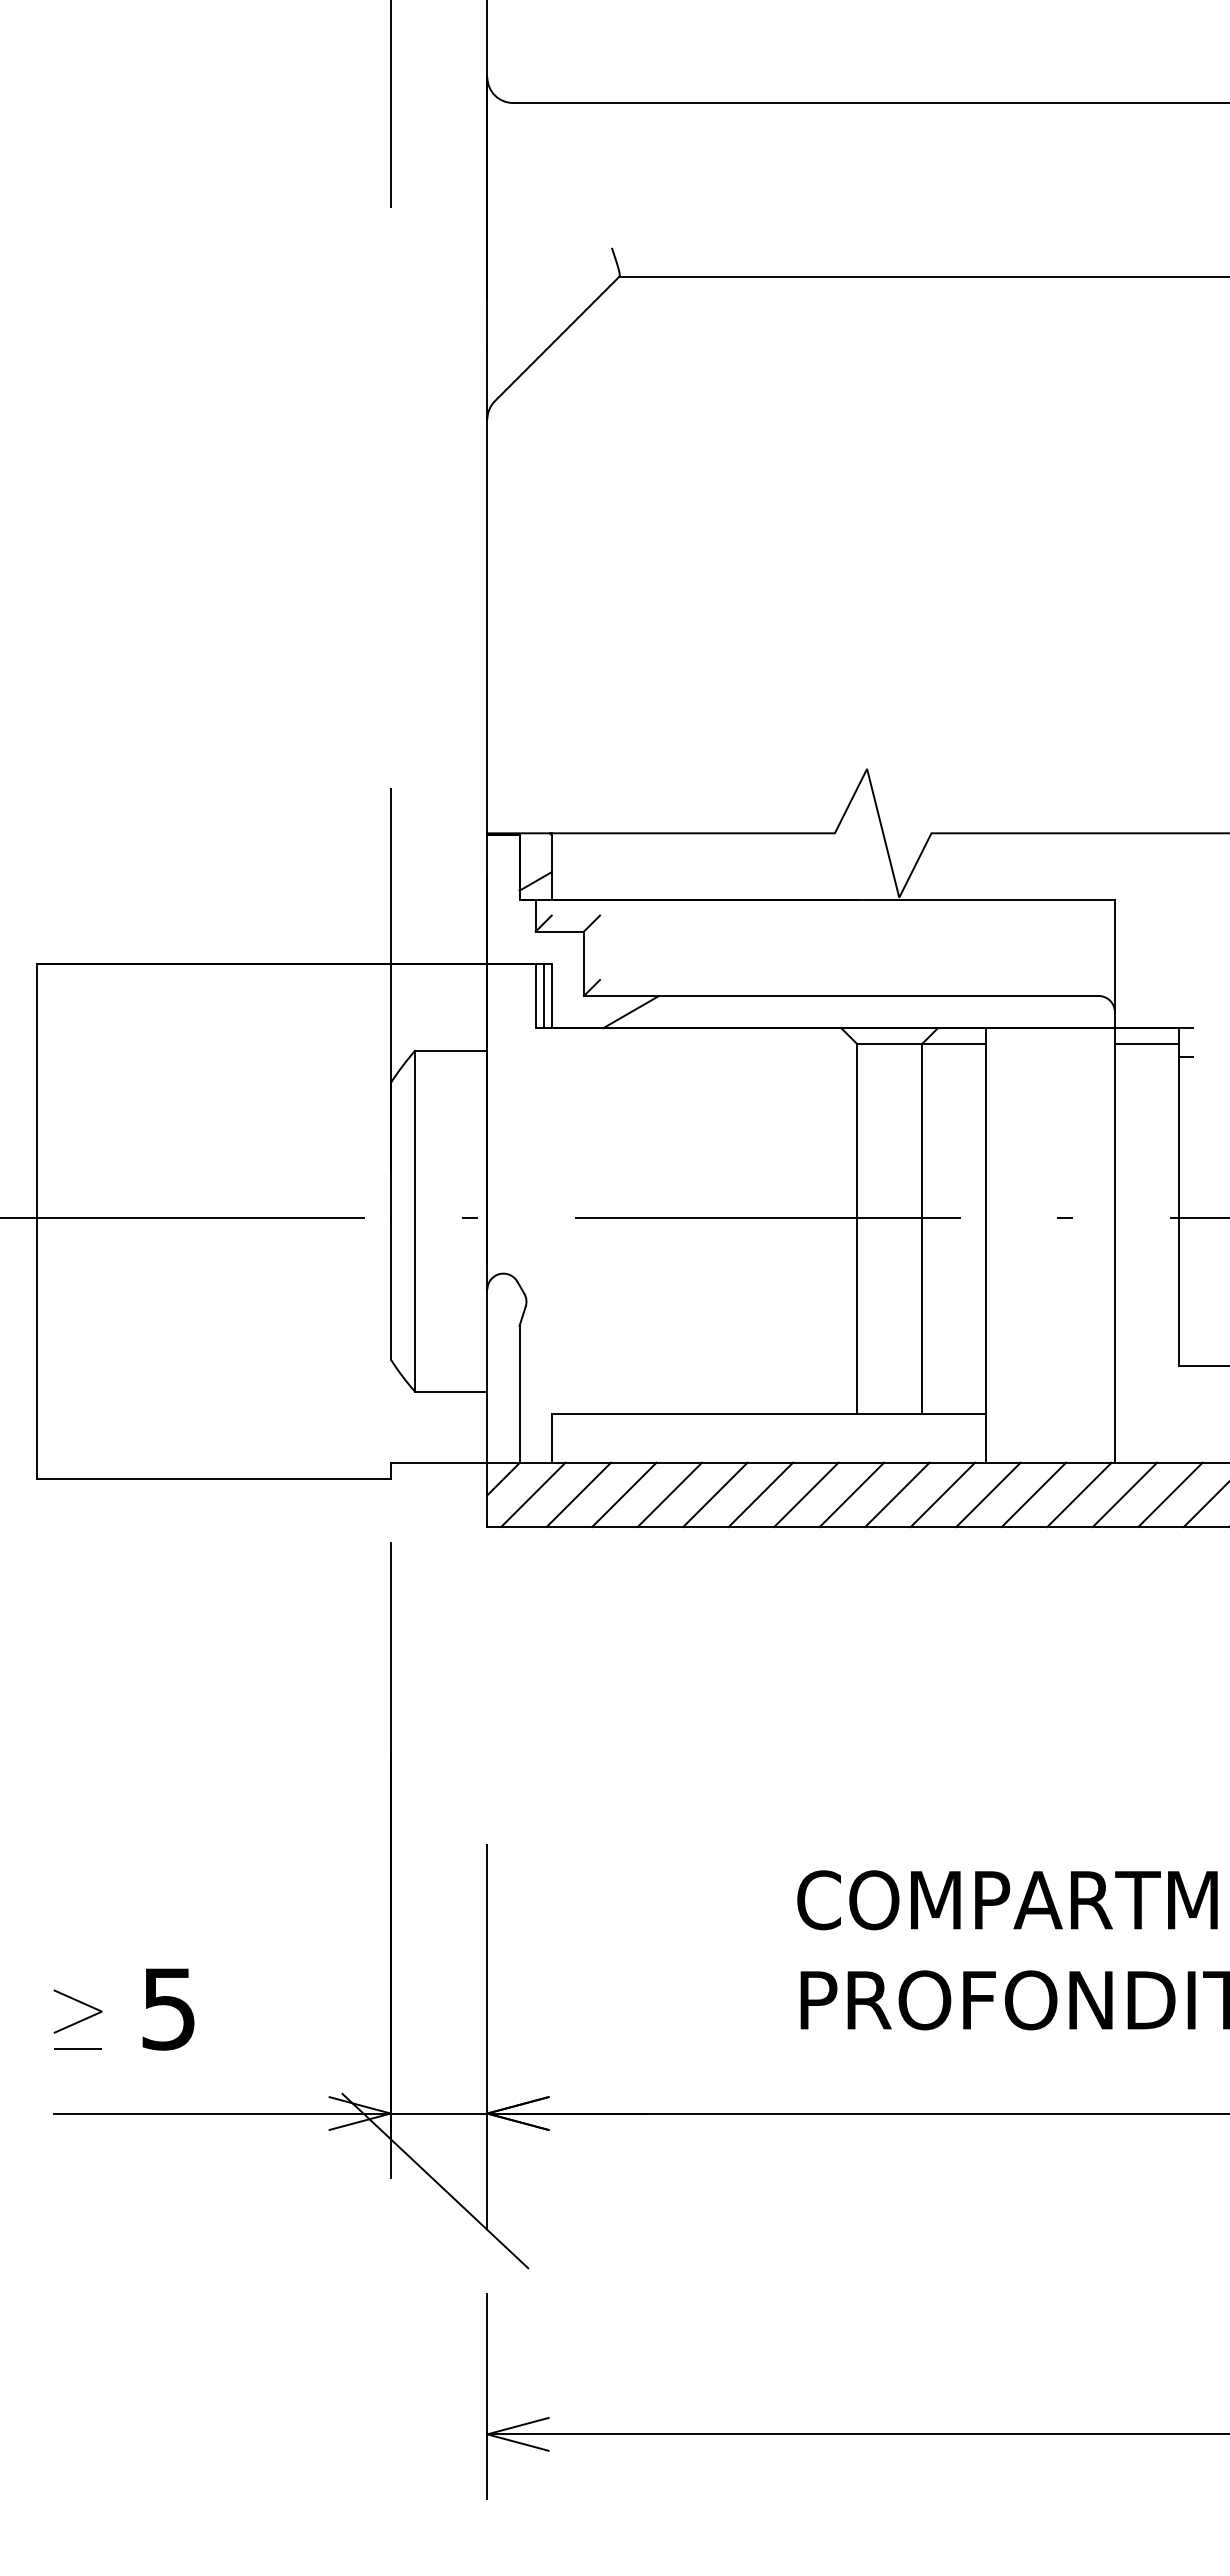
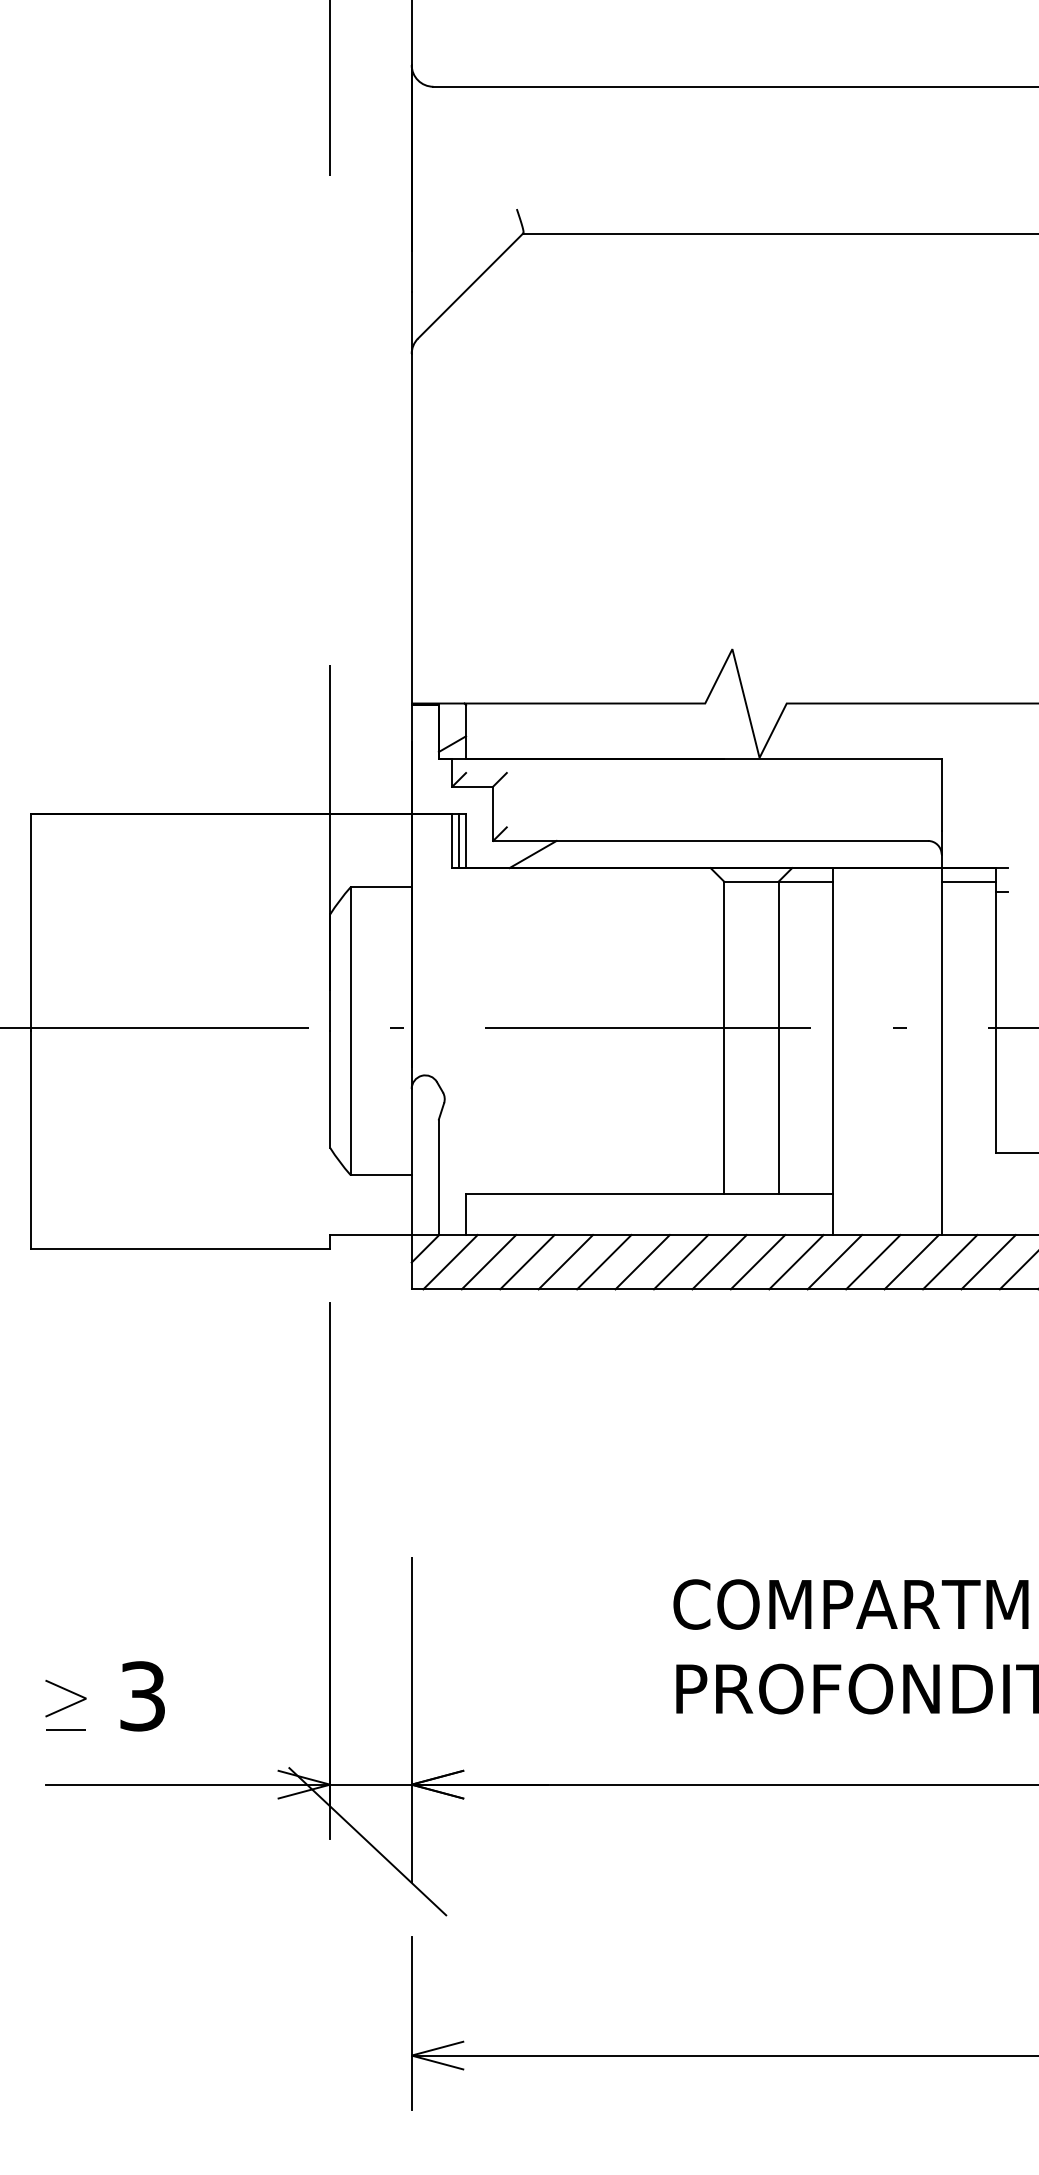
text: (168, 2008) -> (142, 1695), 5 -> 3

